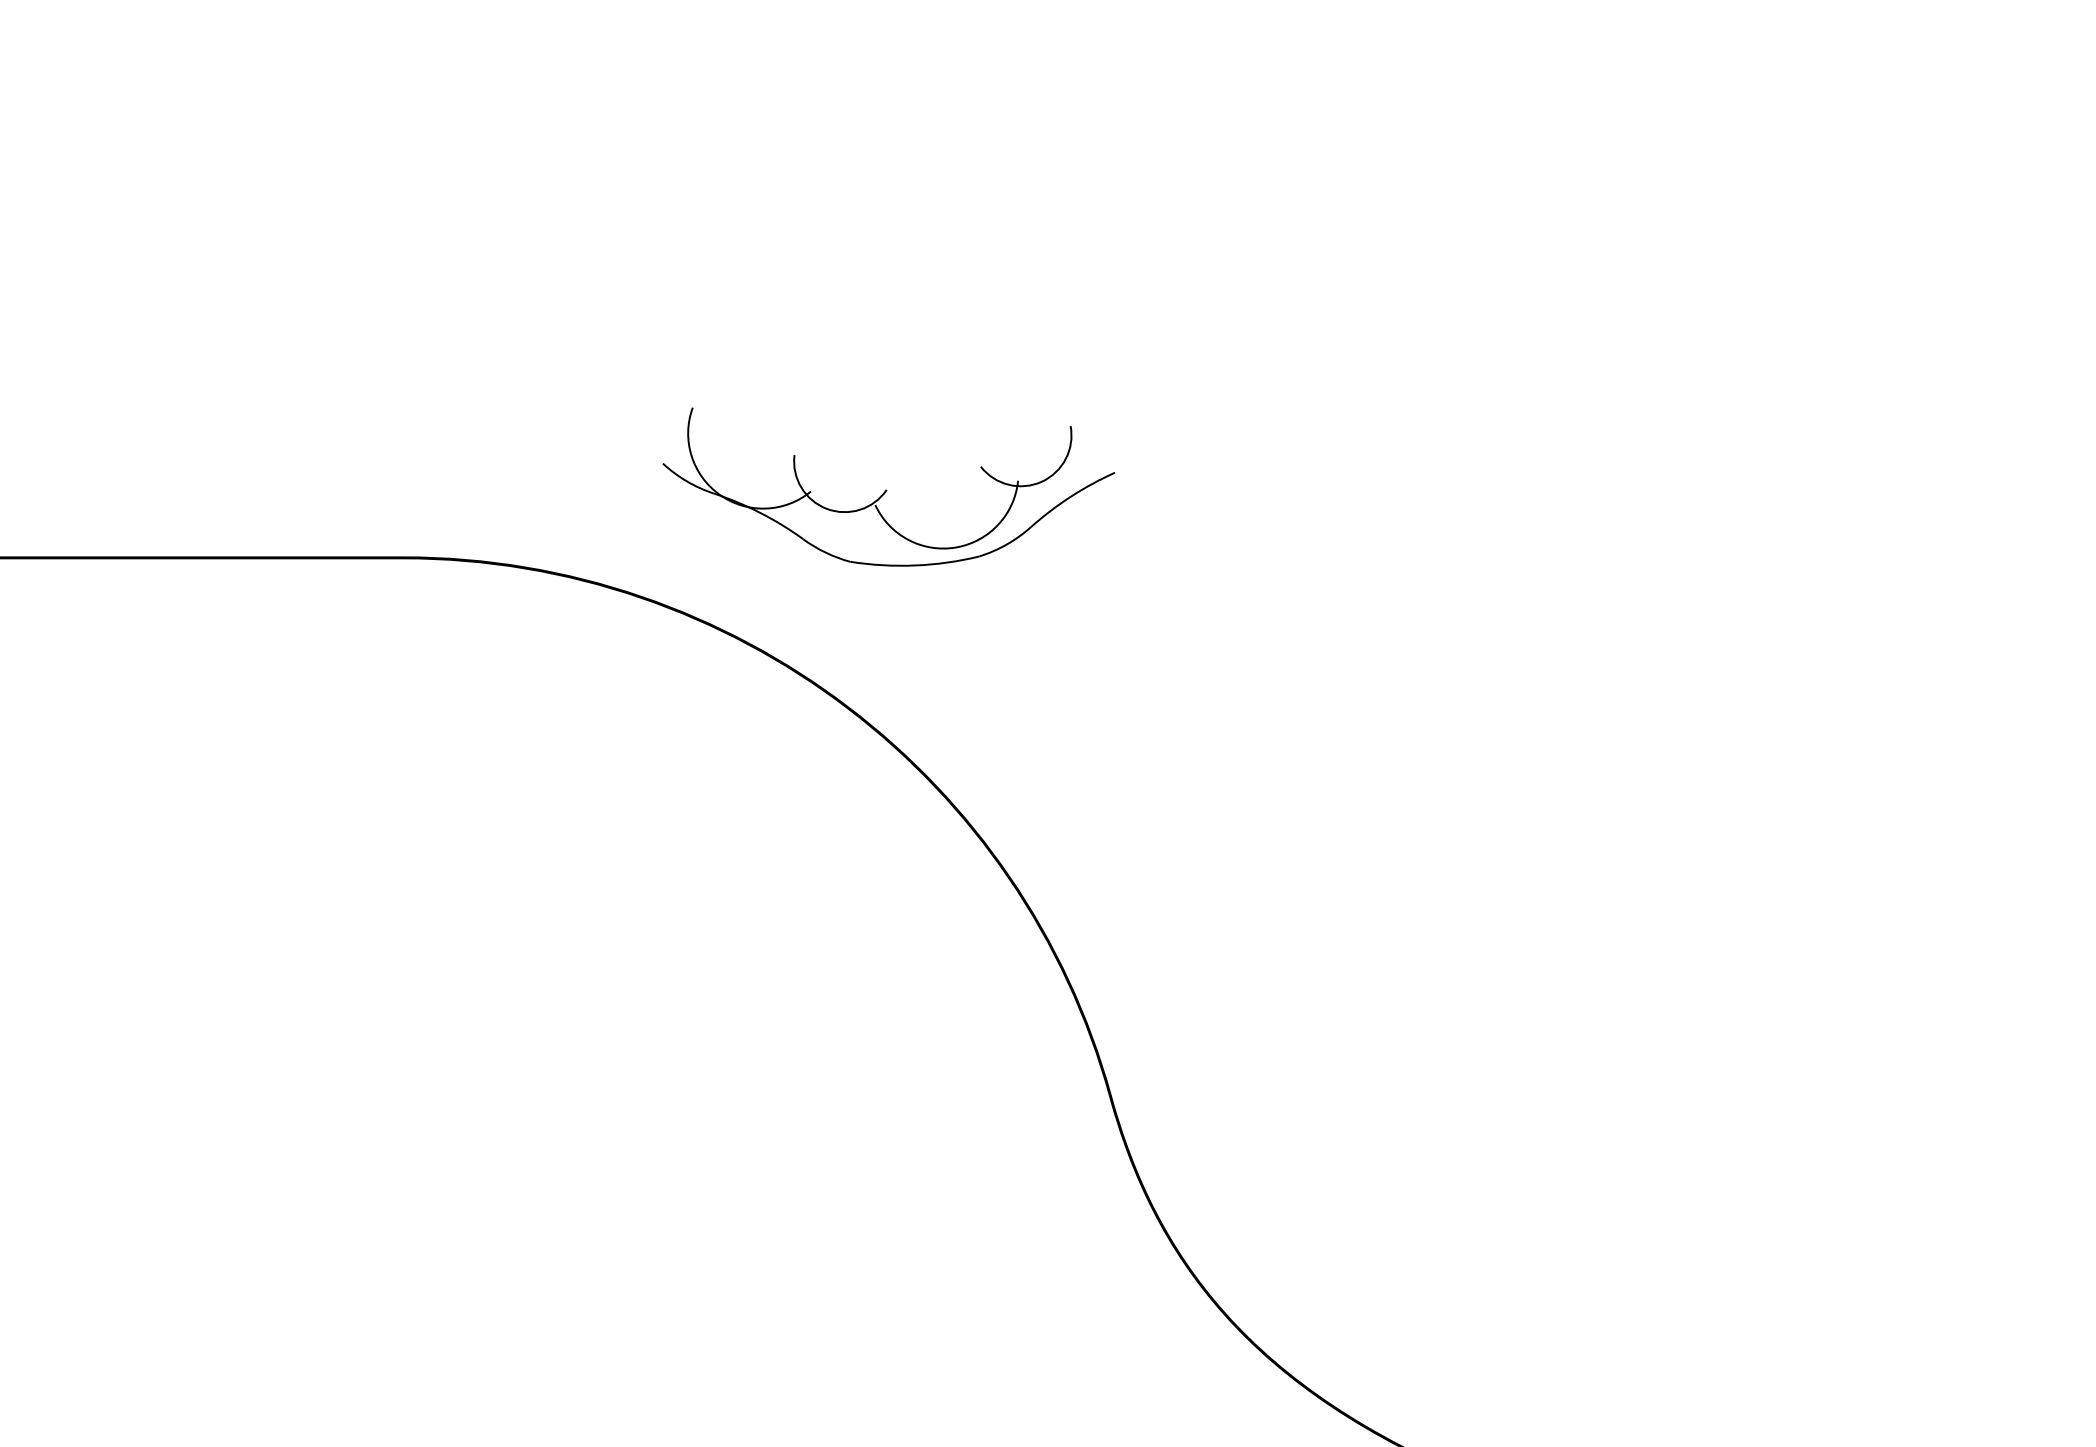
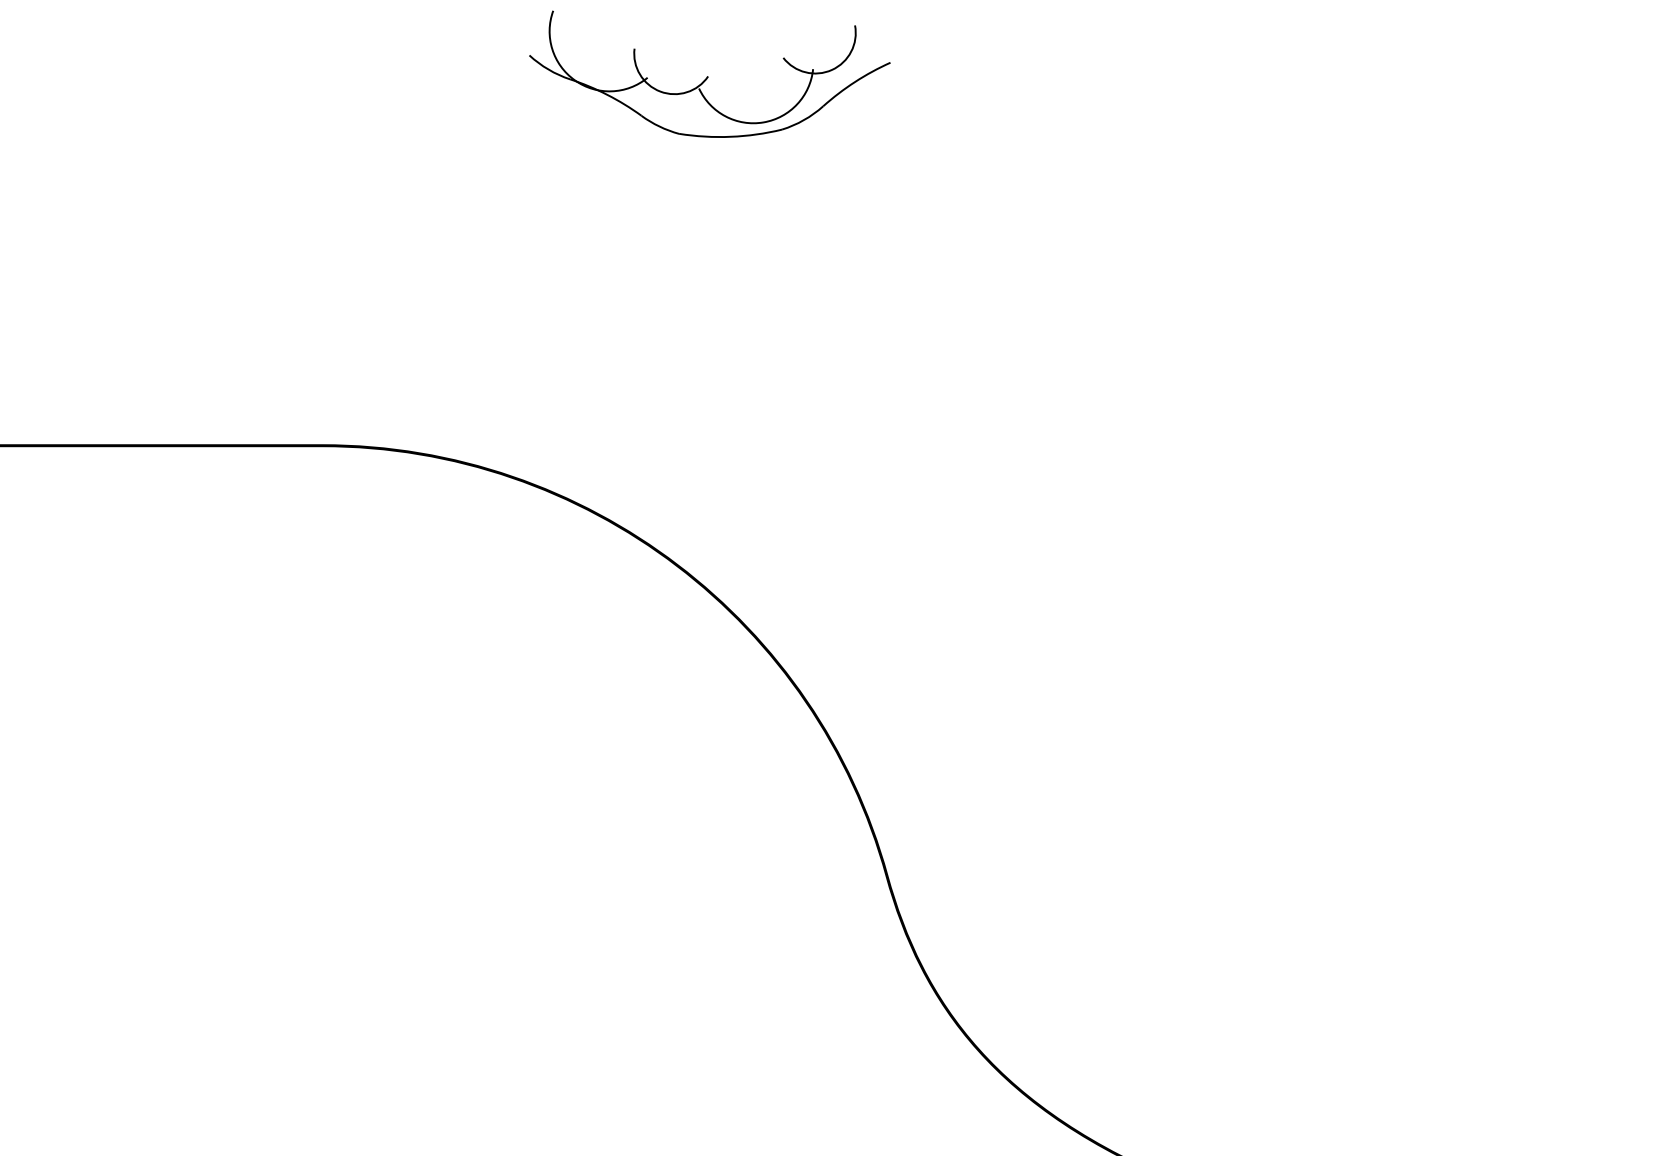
part: (888, 486) -> (709, 73), moved

